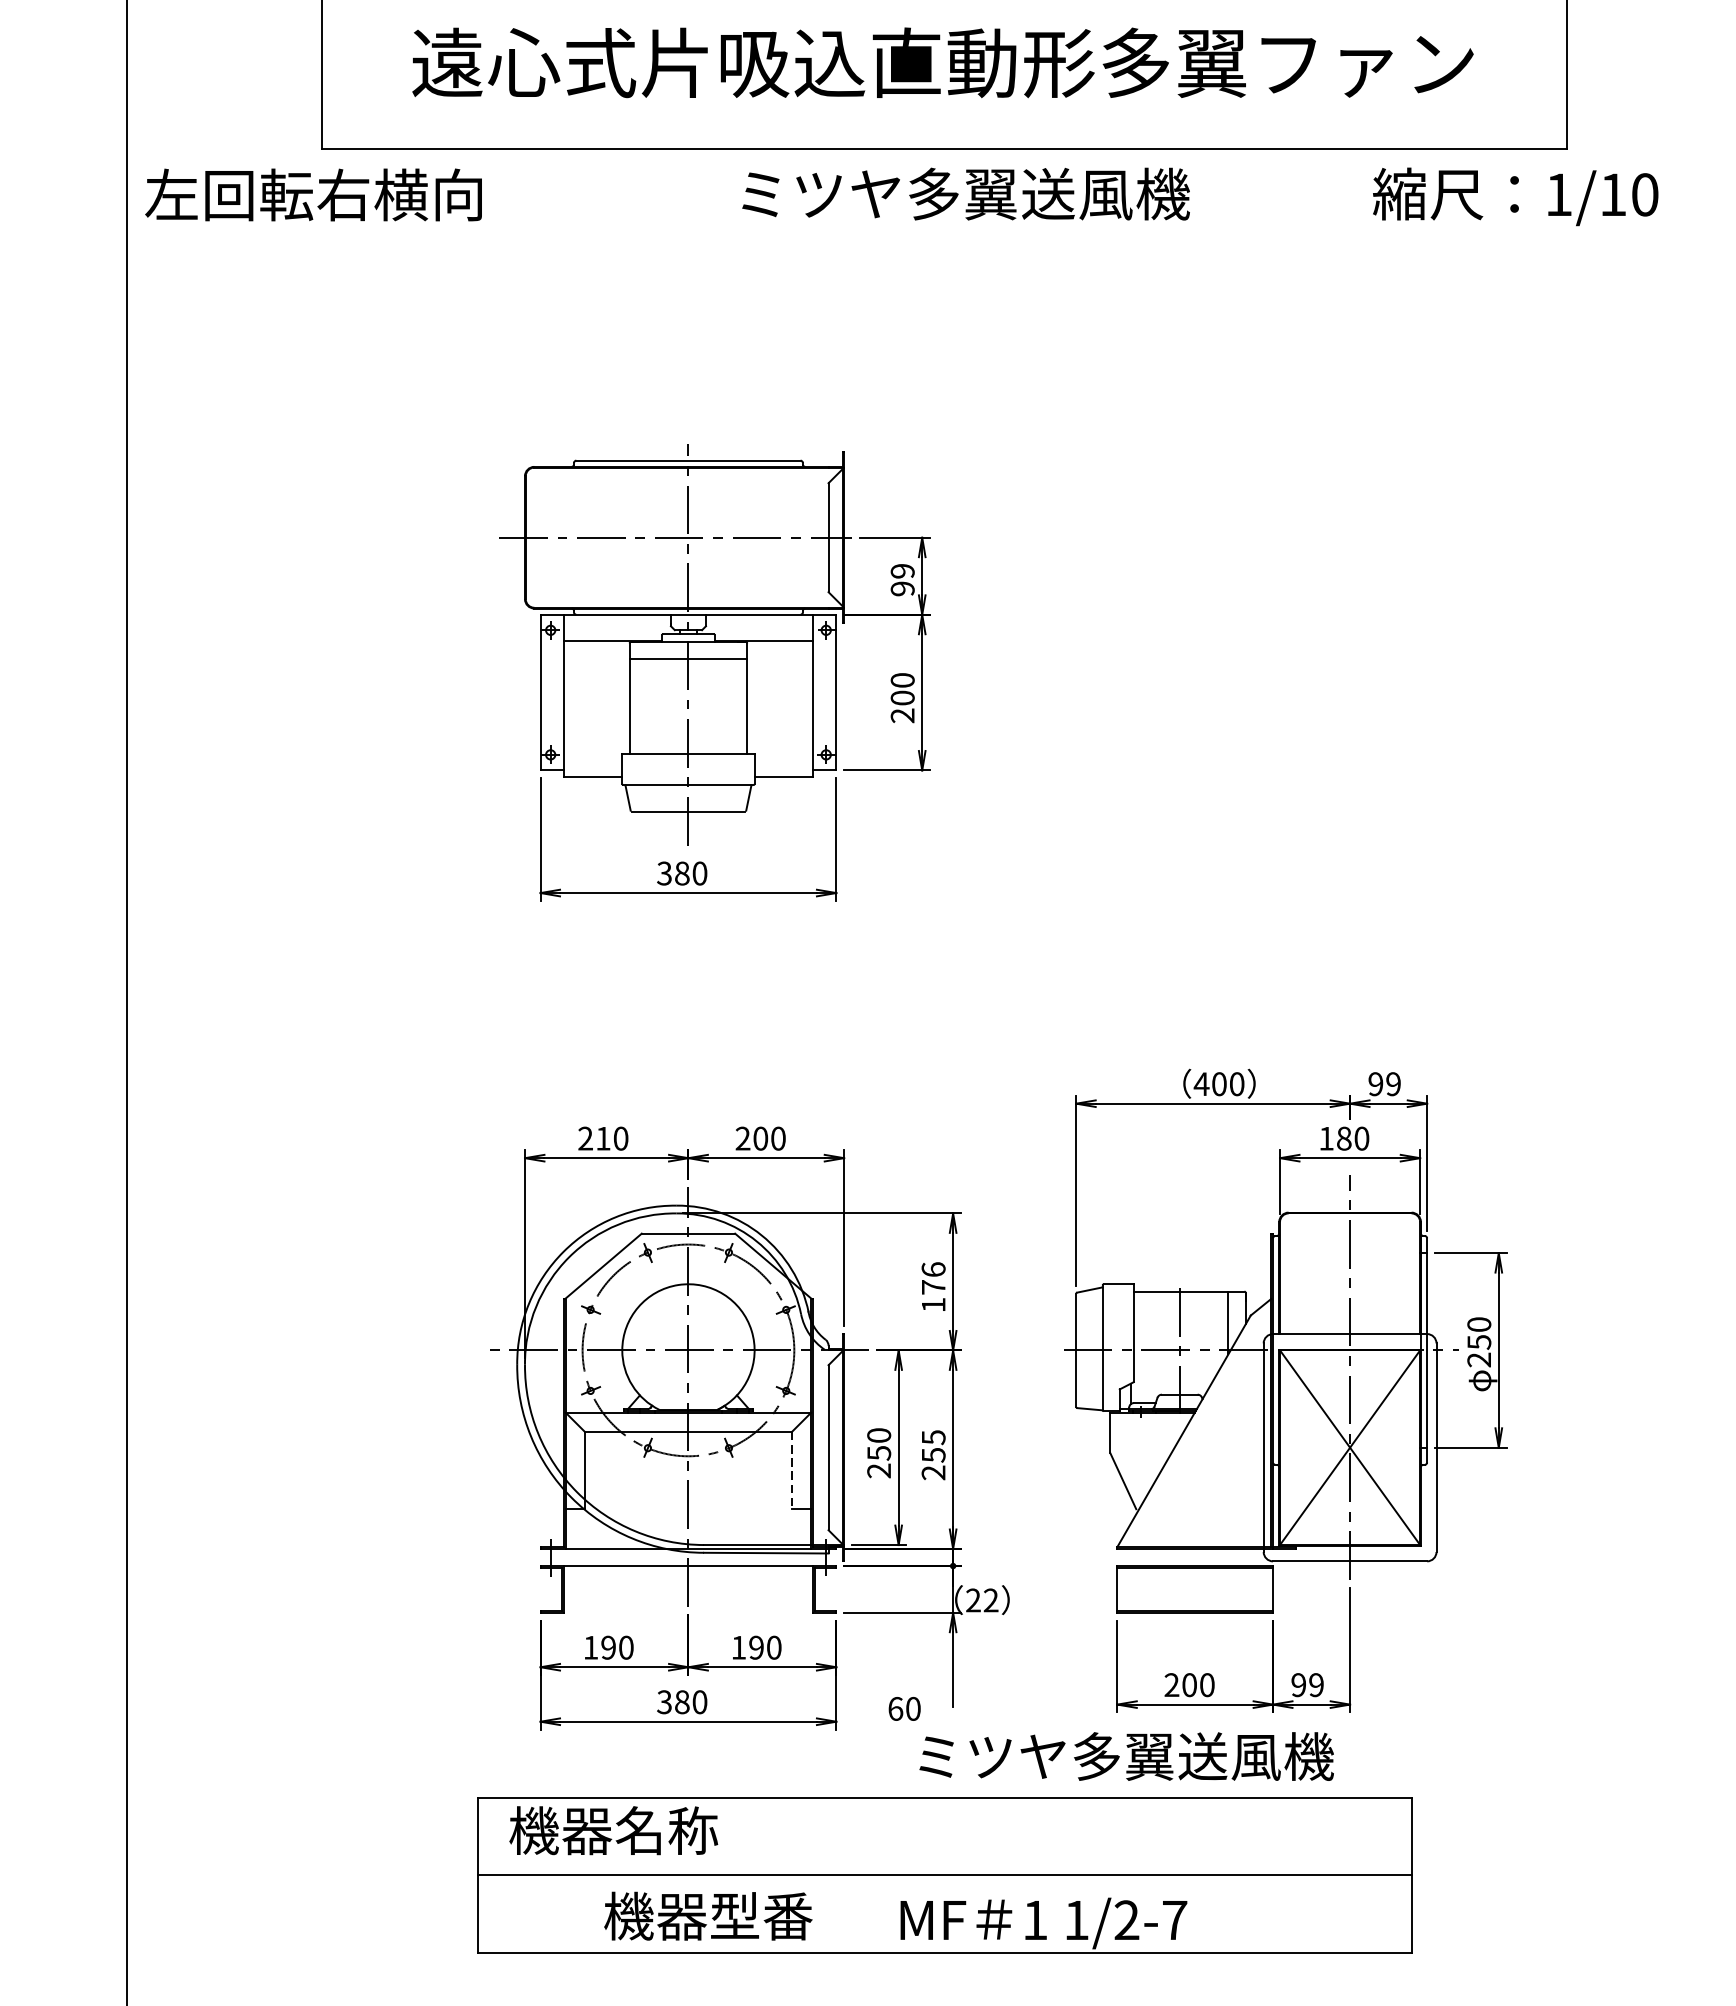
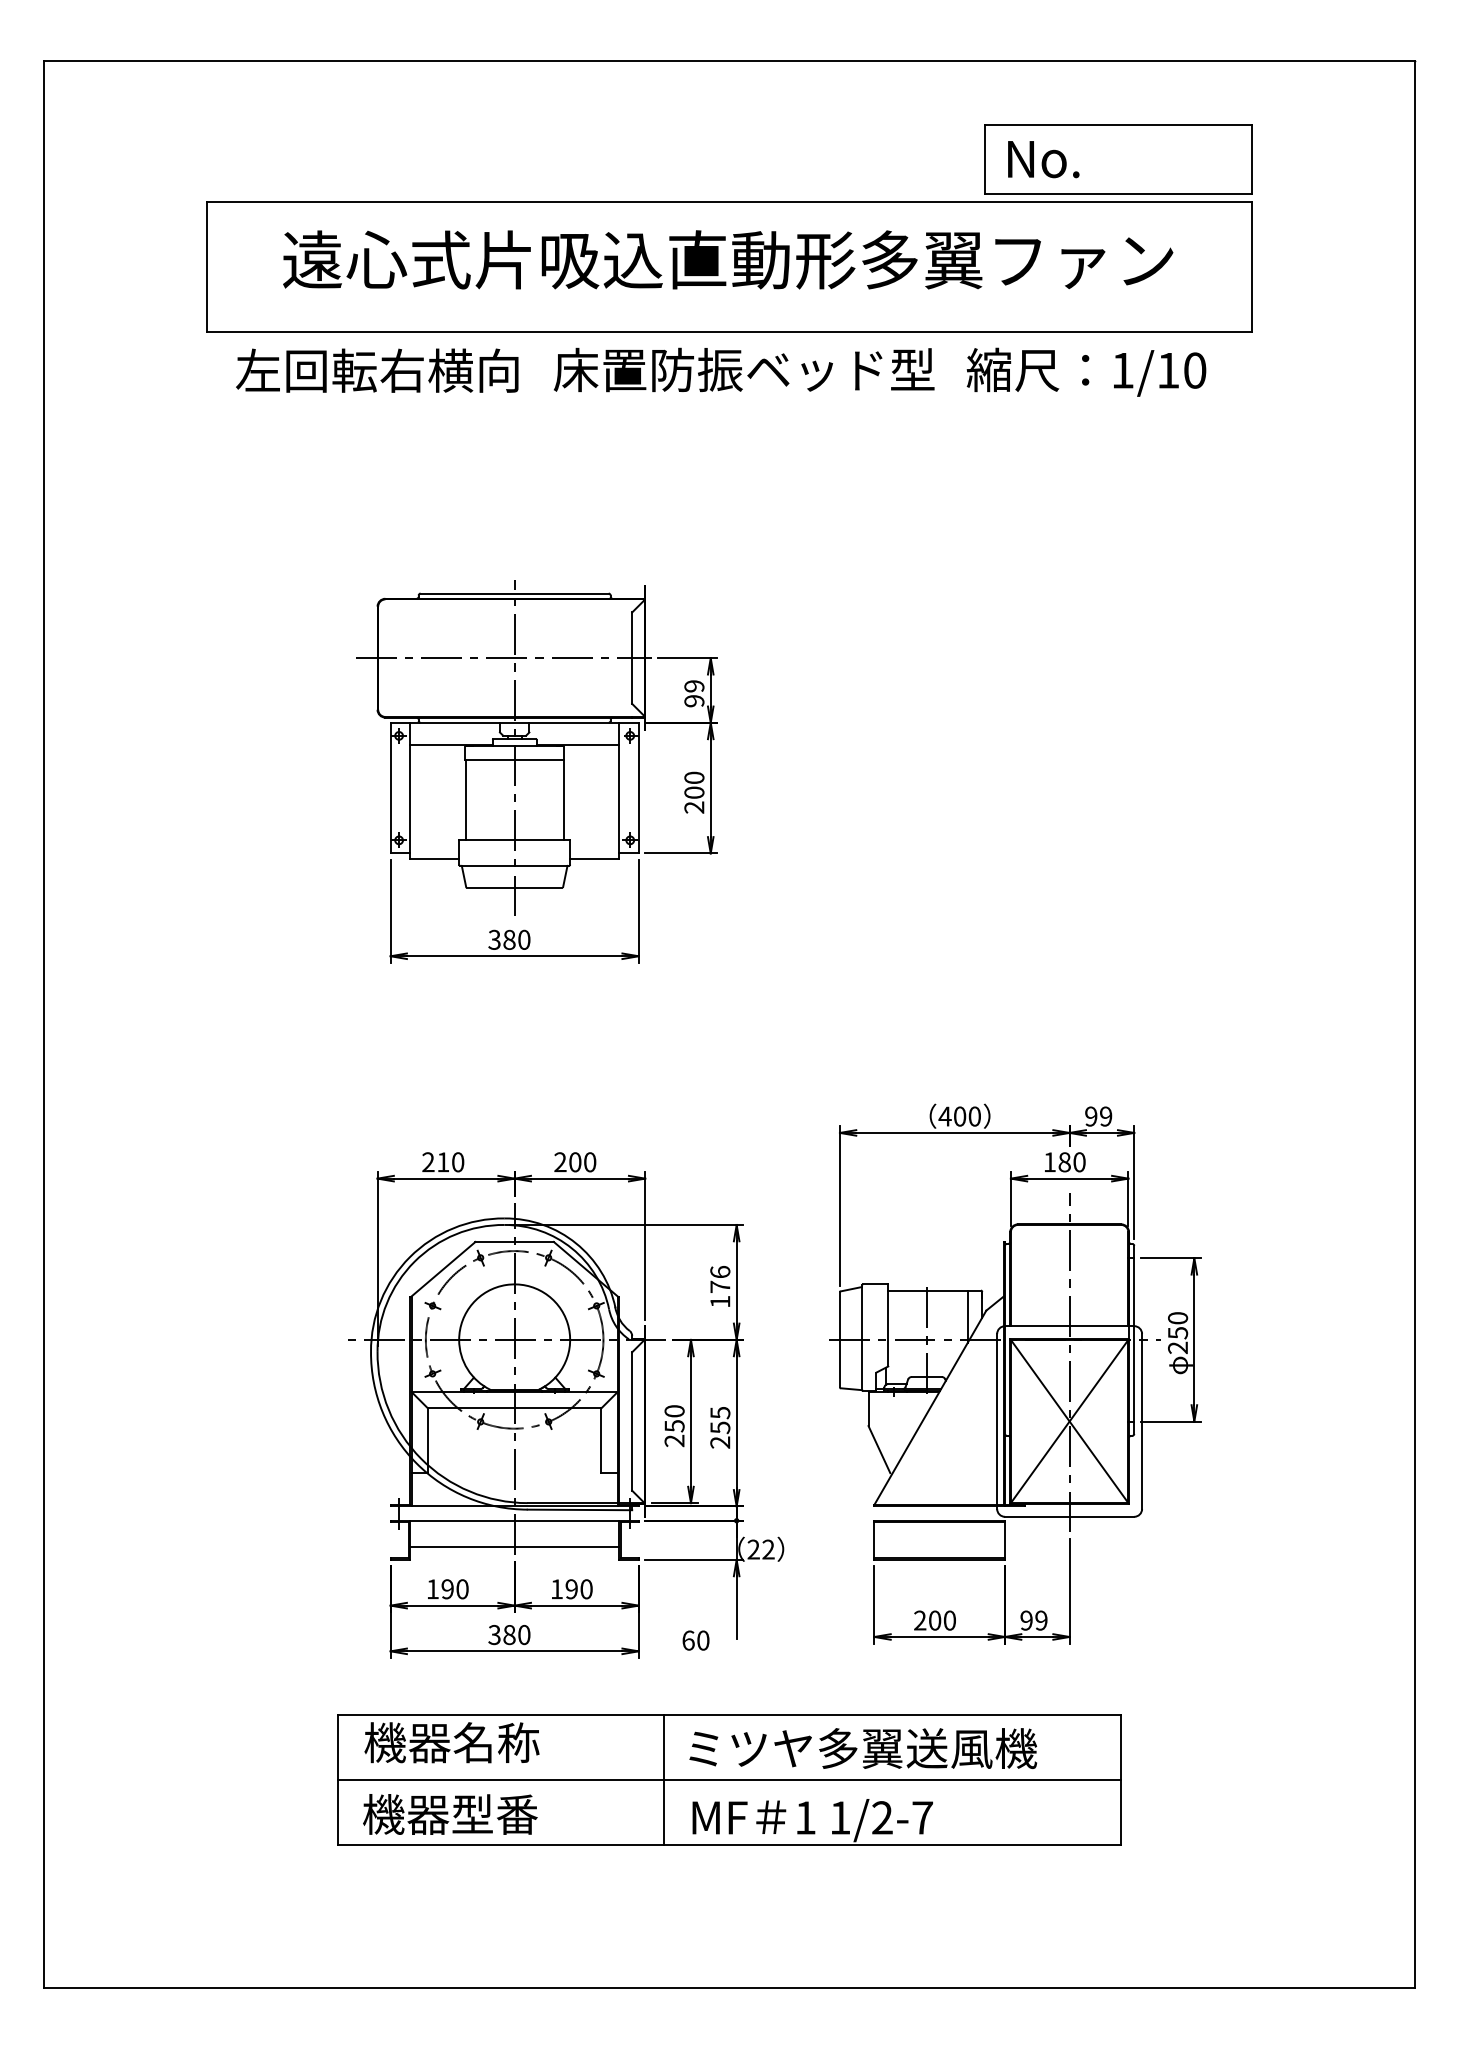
text: (962, 193) -> (744, 369), ミツヤ多翼送風機 -> 床置防振ベッド型
text: (313, 194) -> (377, 370), moved
text: (1515, 195) -> (1086, 371), moved
line: (791, 1471) -> (601, 1441), dashed -> solid
line: (688, 1596) -> (514, 1546), added
text: (1126, 1756) -> (863, 1748), moved
line: (867, 1874) -> (664, 1779), added
text: (708, 1916) -> (450, 1814), moved

